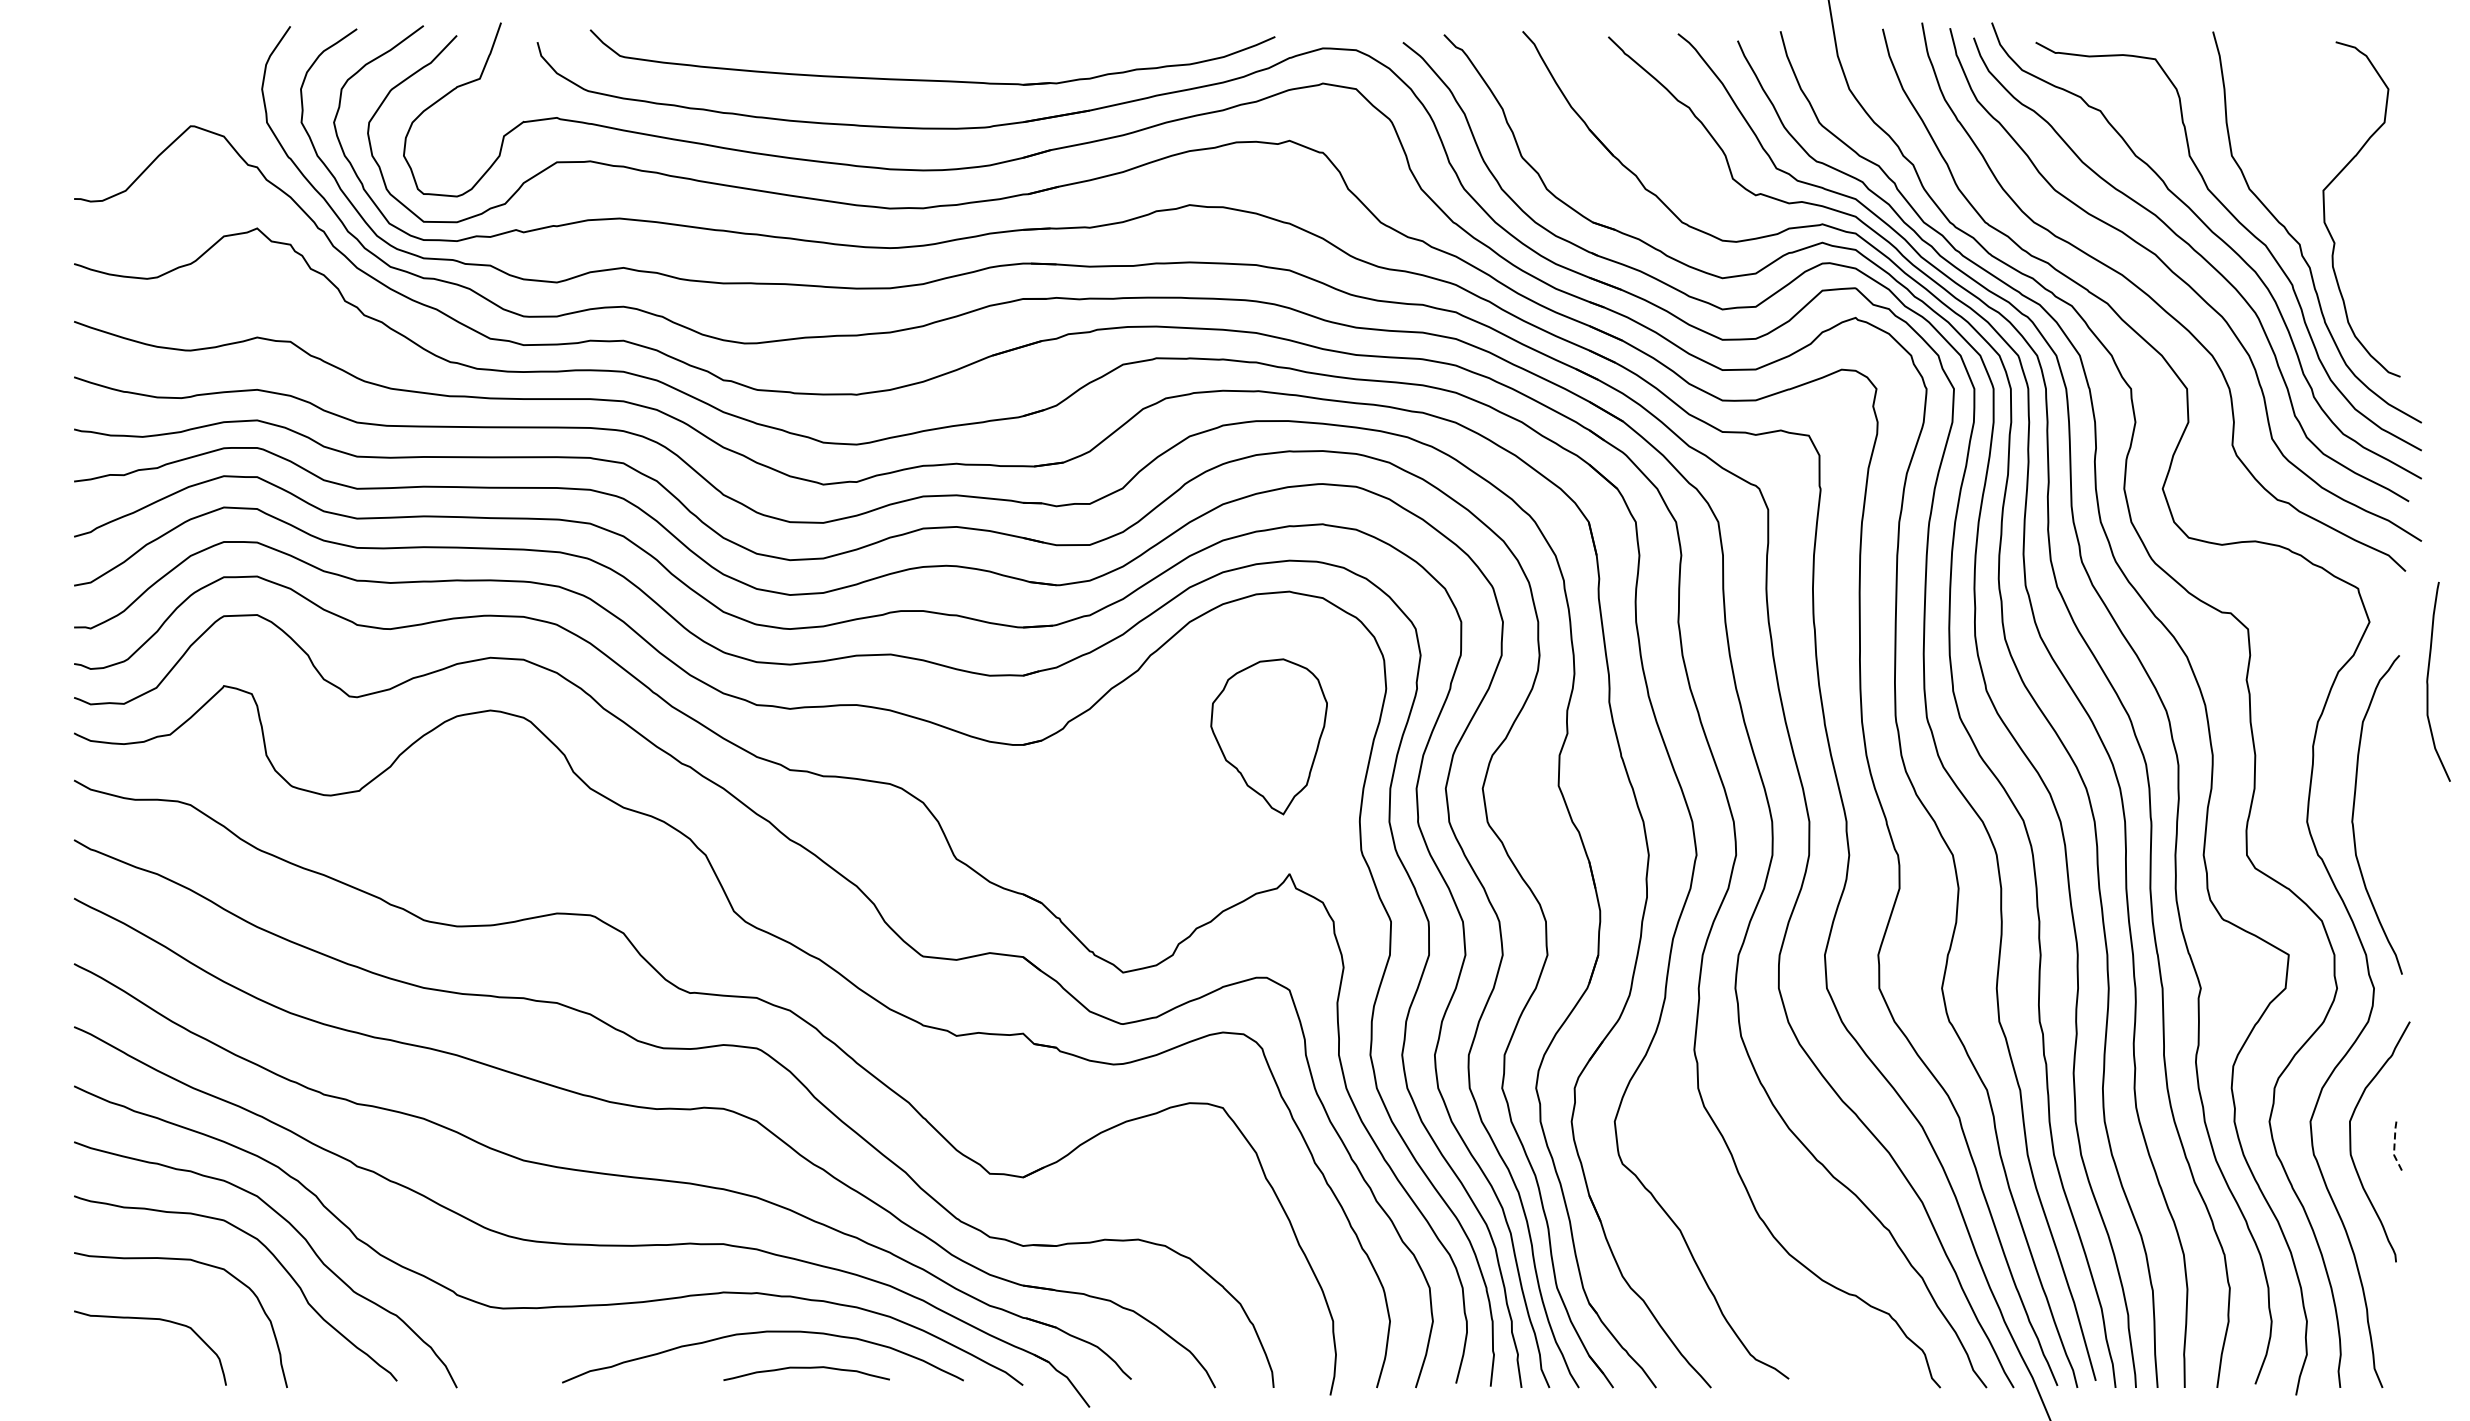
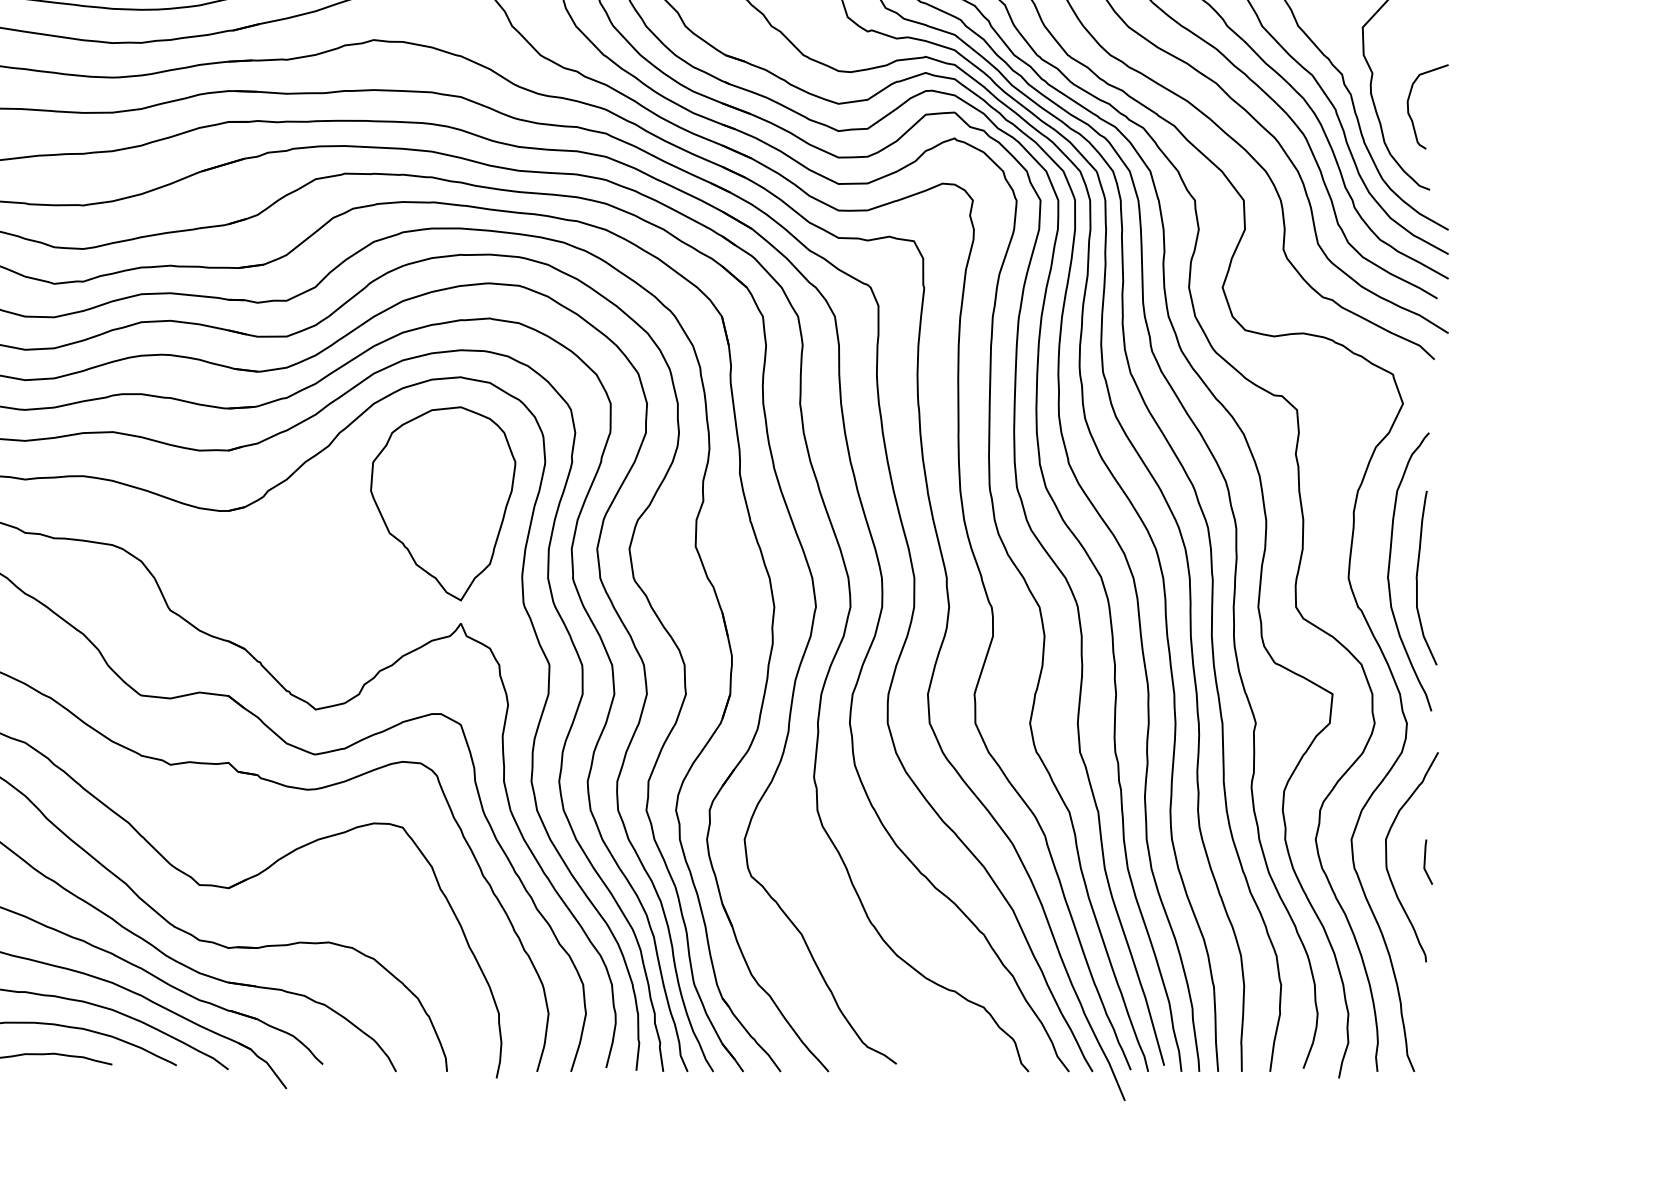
curve: (2376, 281) -> (1409, 106), added
curve: (2428, 681) -> (1417, 577), moved
part: (1268, 736) -> (442, 503), size x1.43
line: (2394, 1149) -> (1424, 863), dashed -> solid

